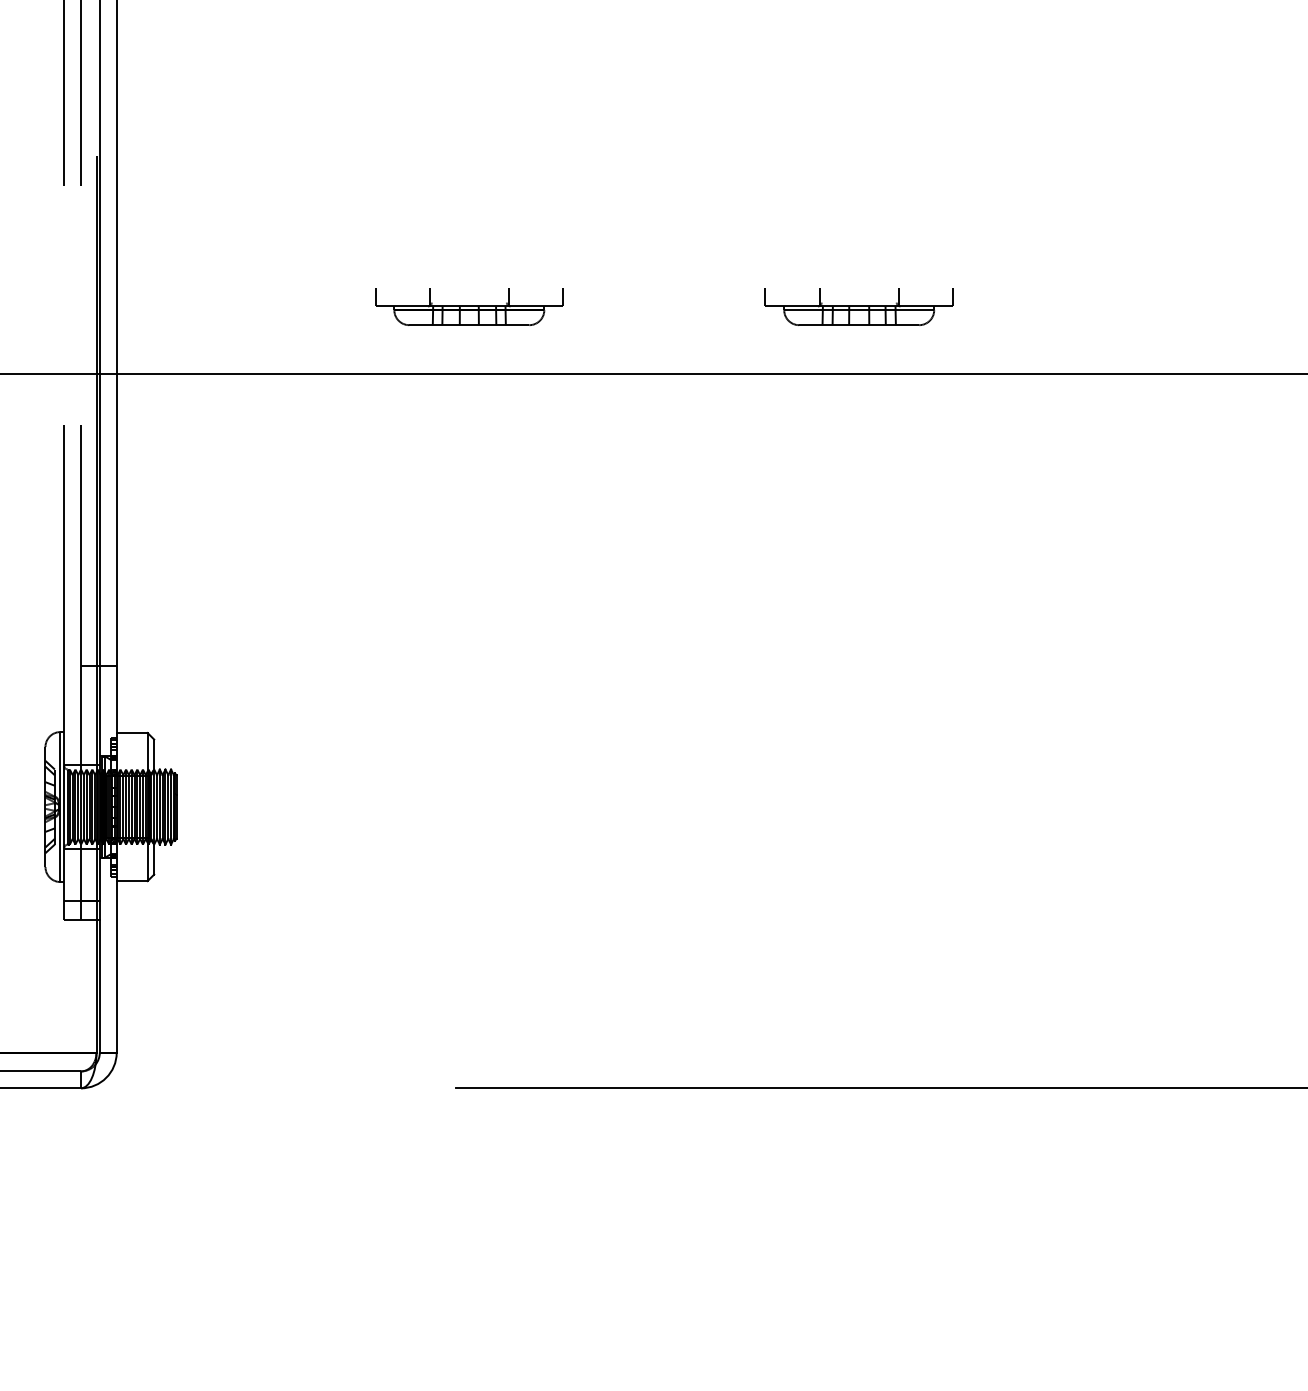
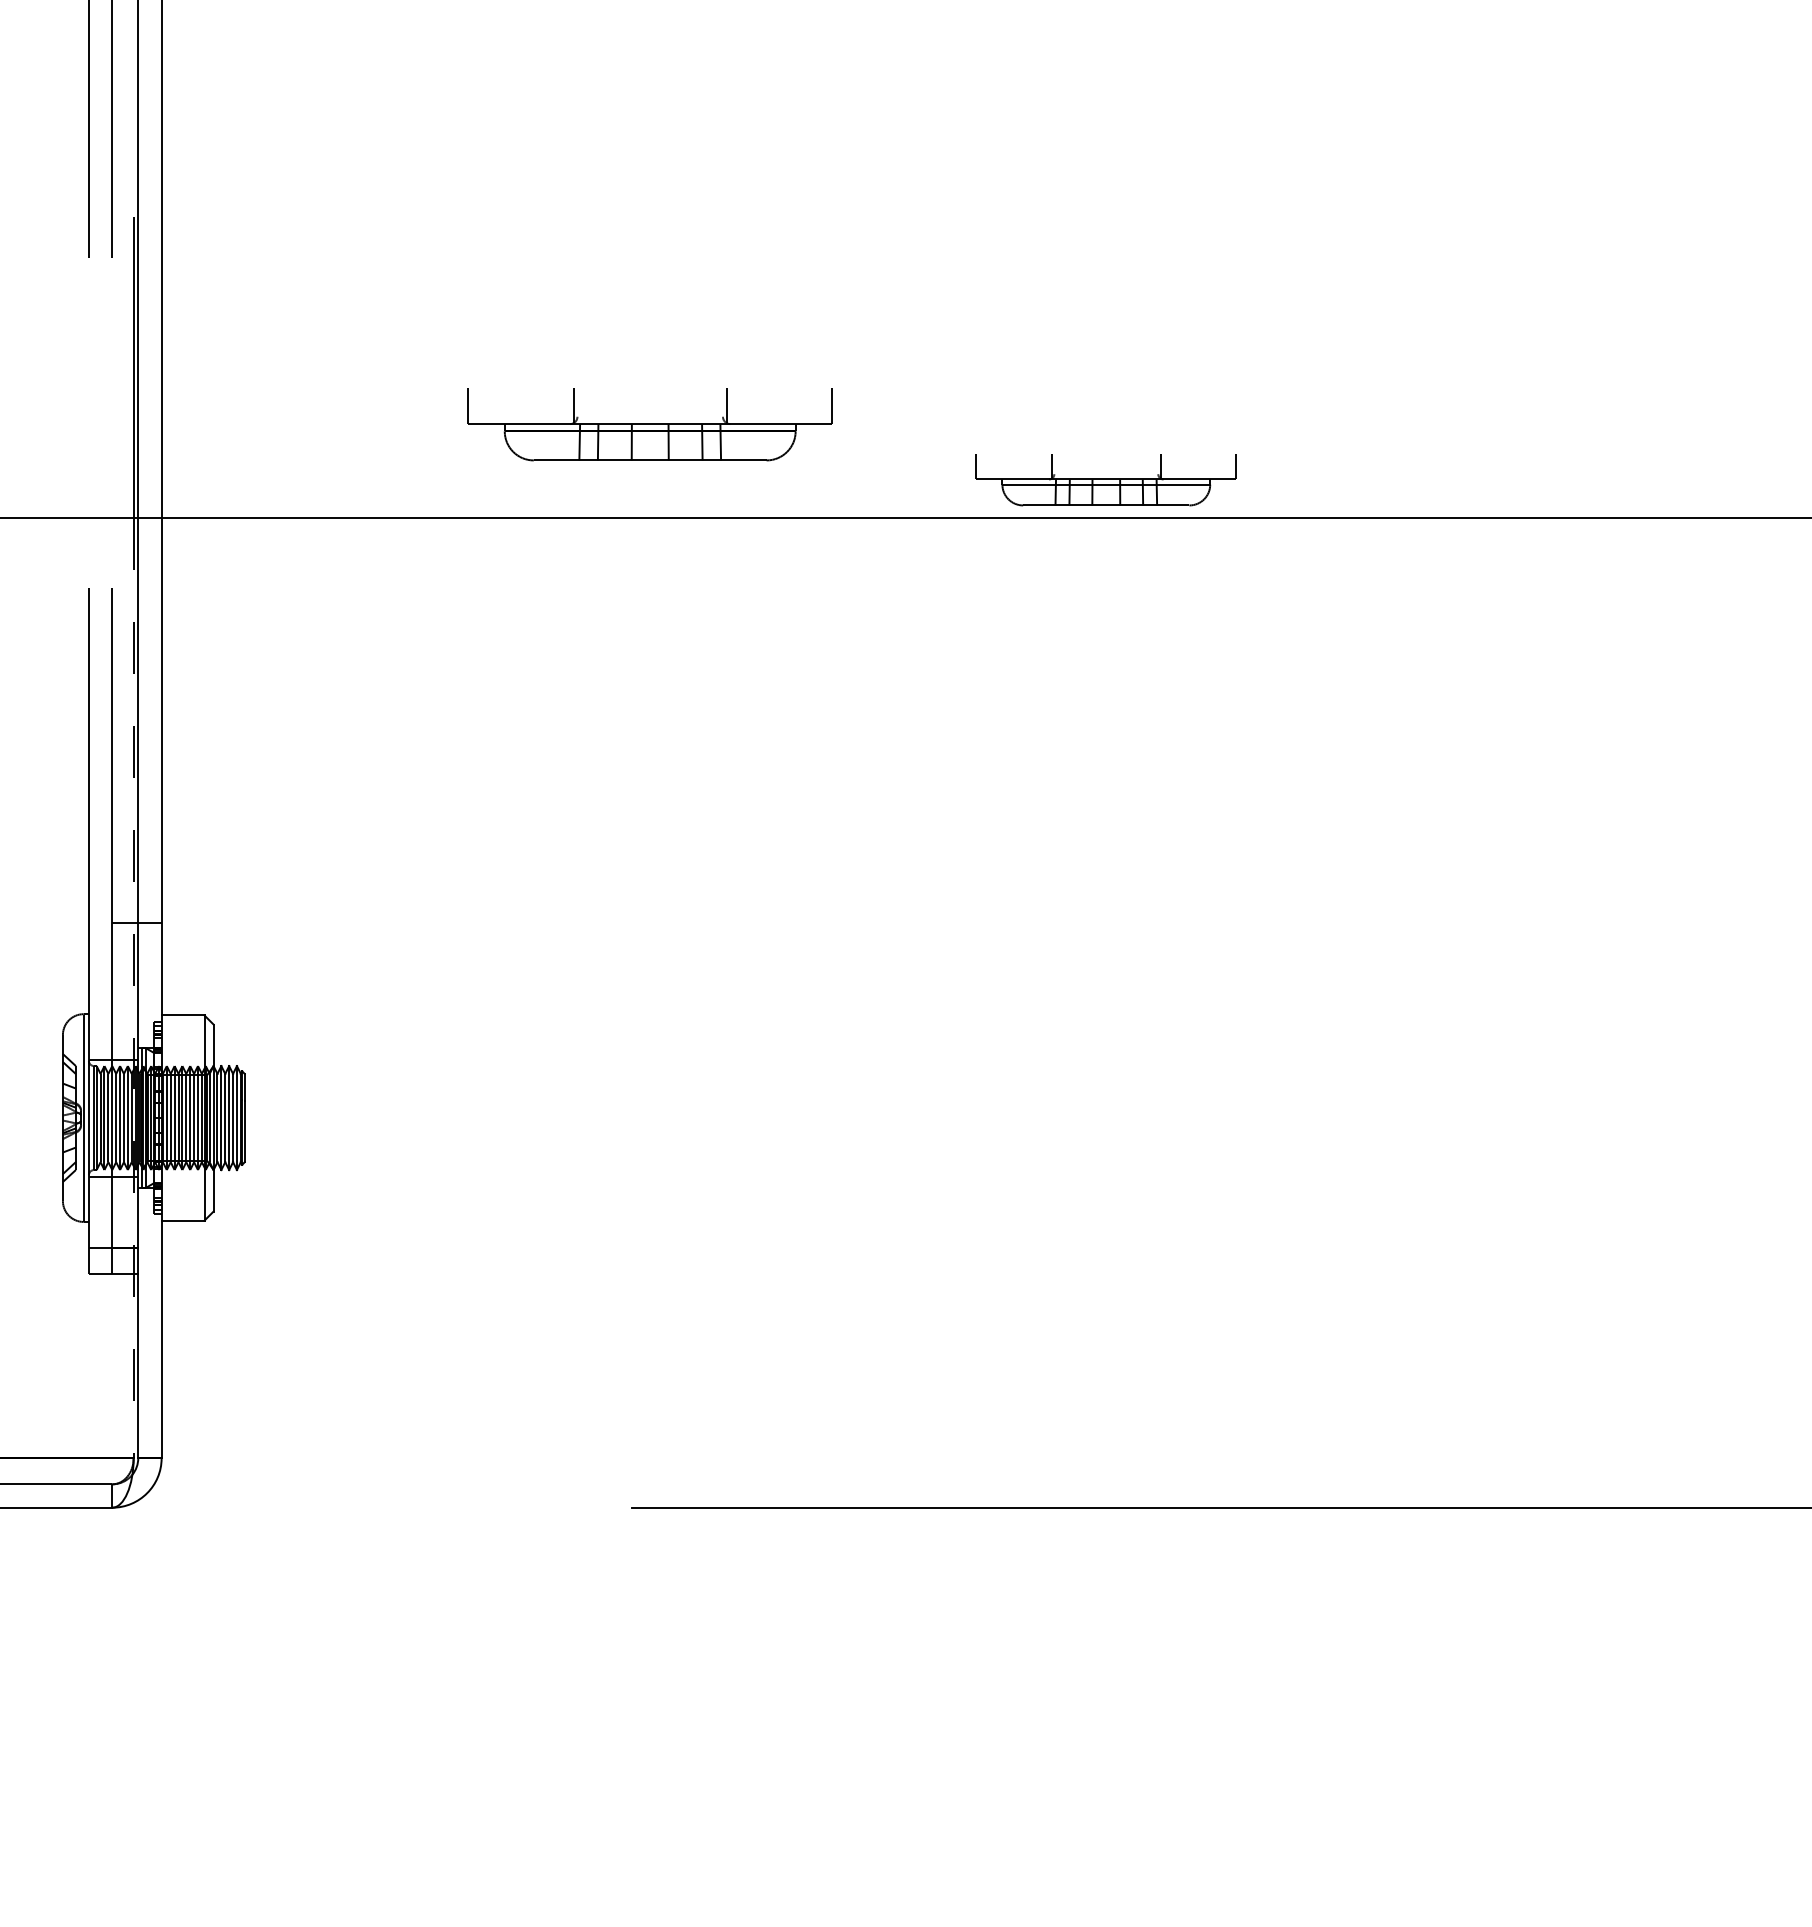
part: (468, 307) -> (649, 425), size x1.4
part: (858, 307) -> (1105, 480), moved
line: (96, 713) -> (133, 988), solid -> dashed

